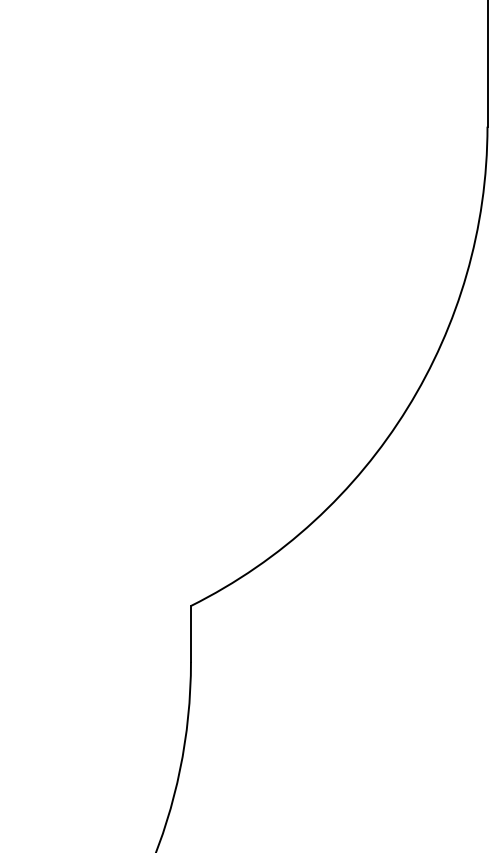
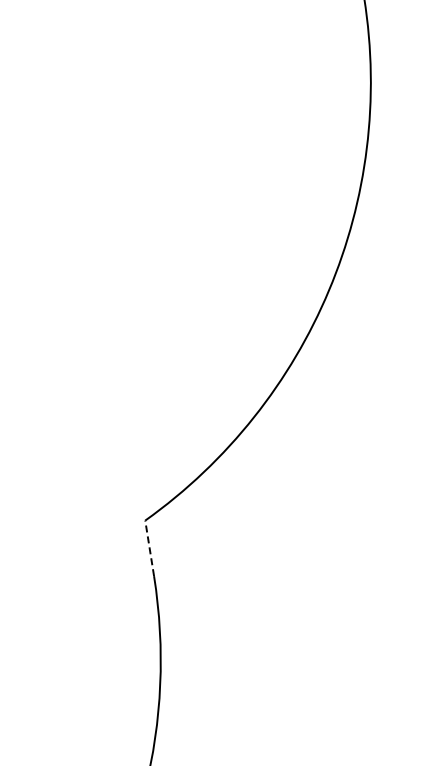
line: (190, 633) -> (149, 547), solid -> dashed

